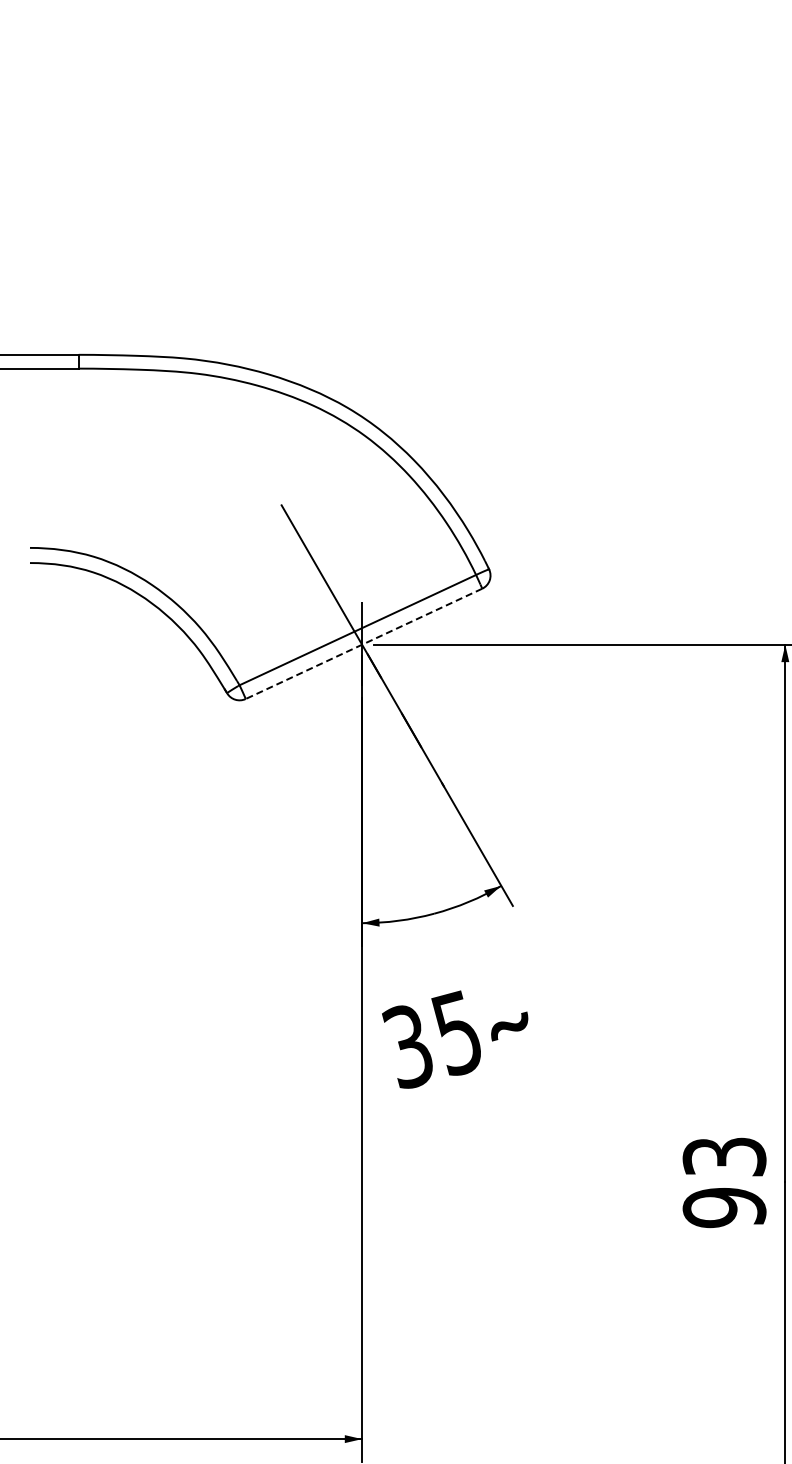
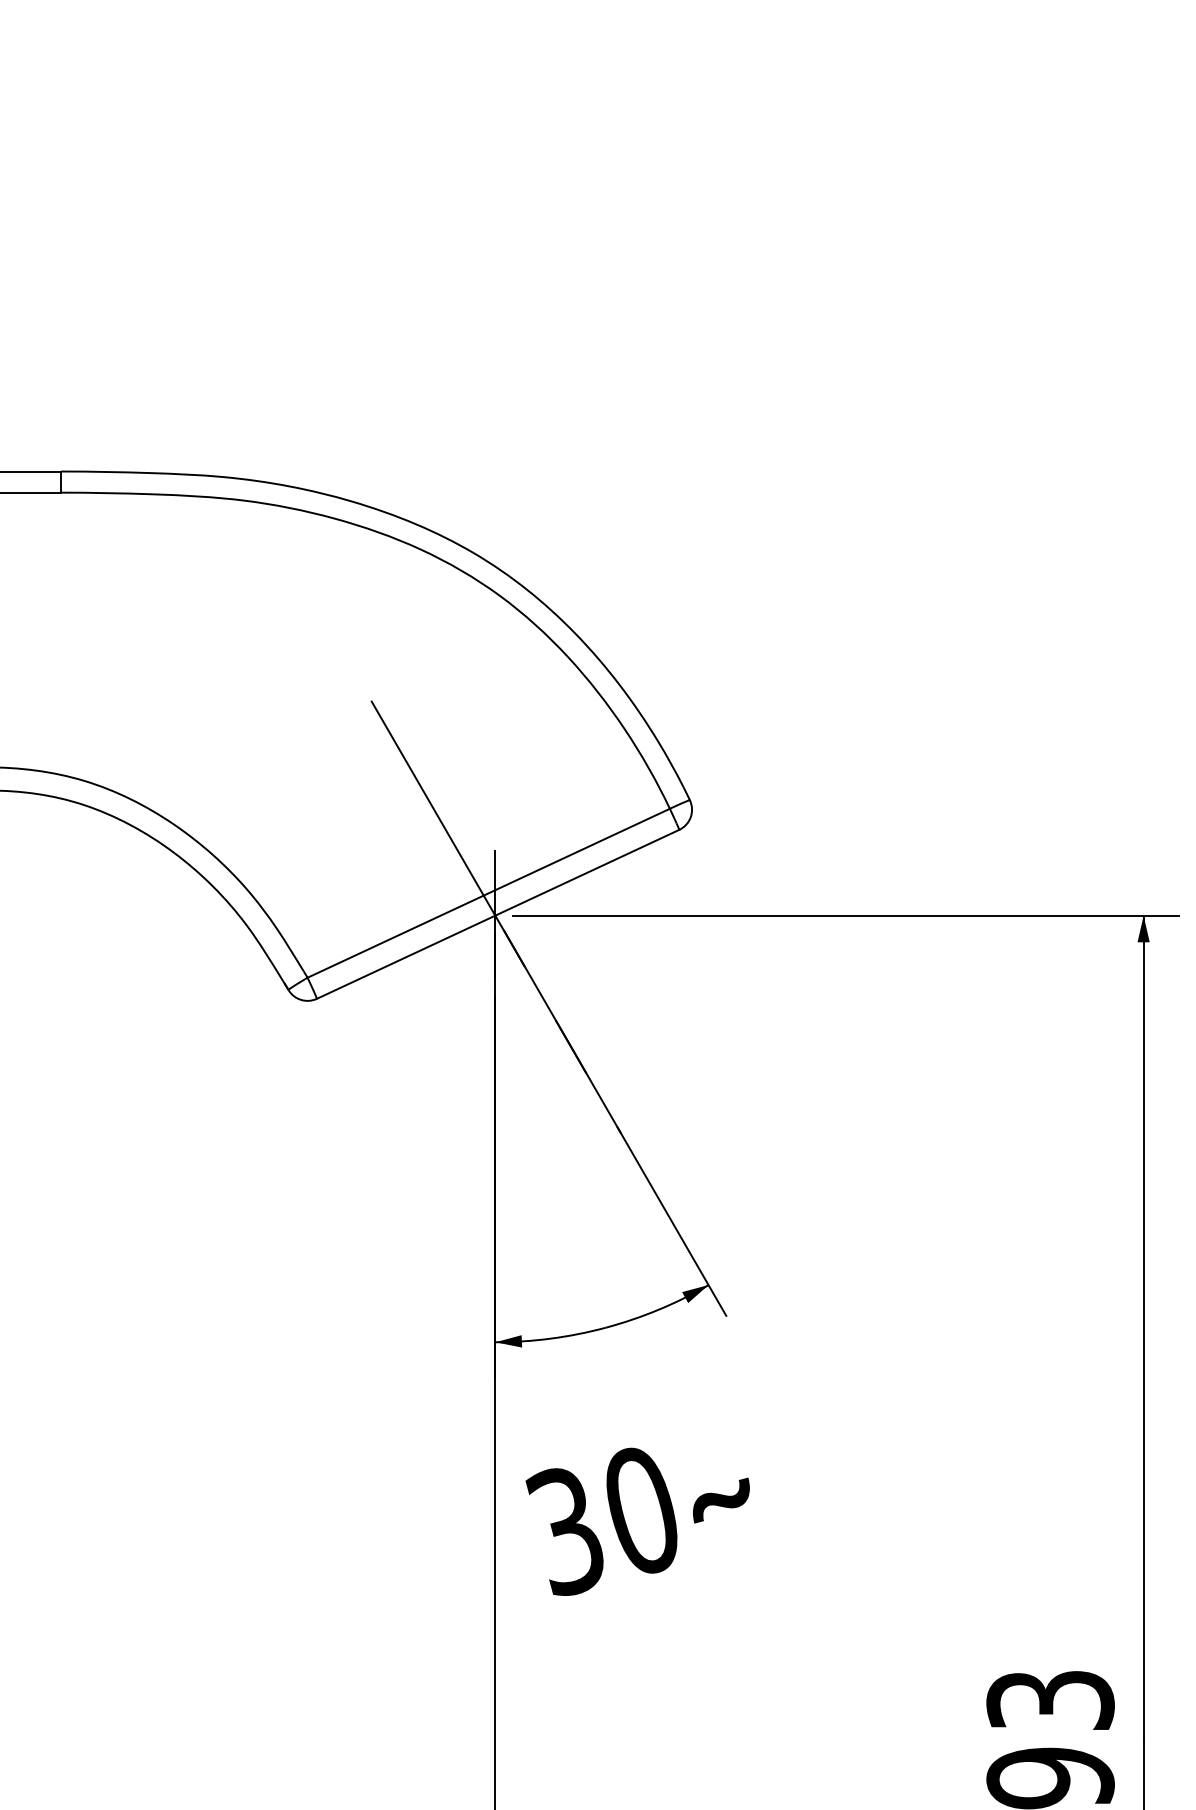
line: (363, 644) -> (497, 915), dashed -> solid
text: (455, 1032) -> (638, 1509), 35 -> 30

